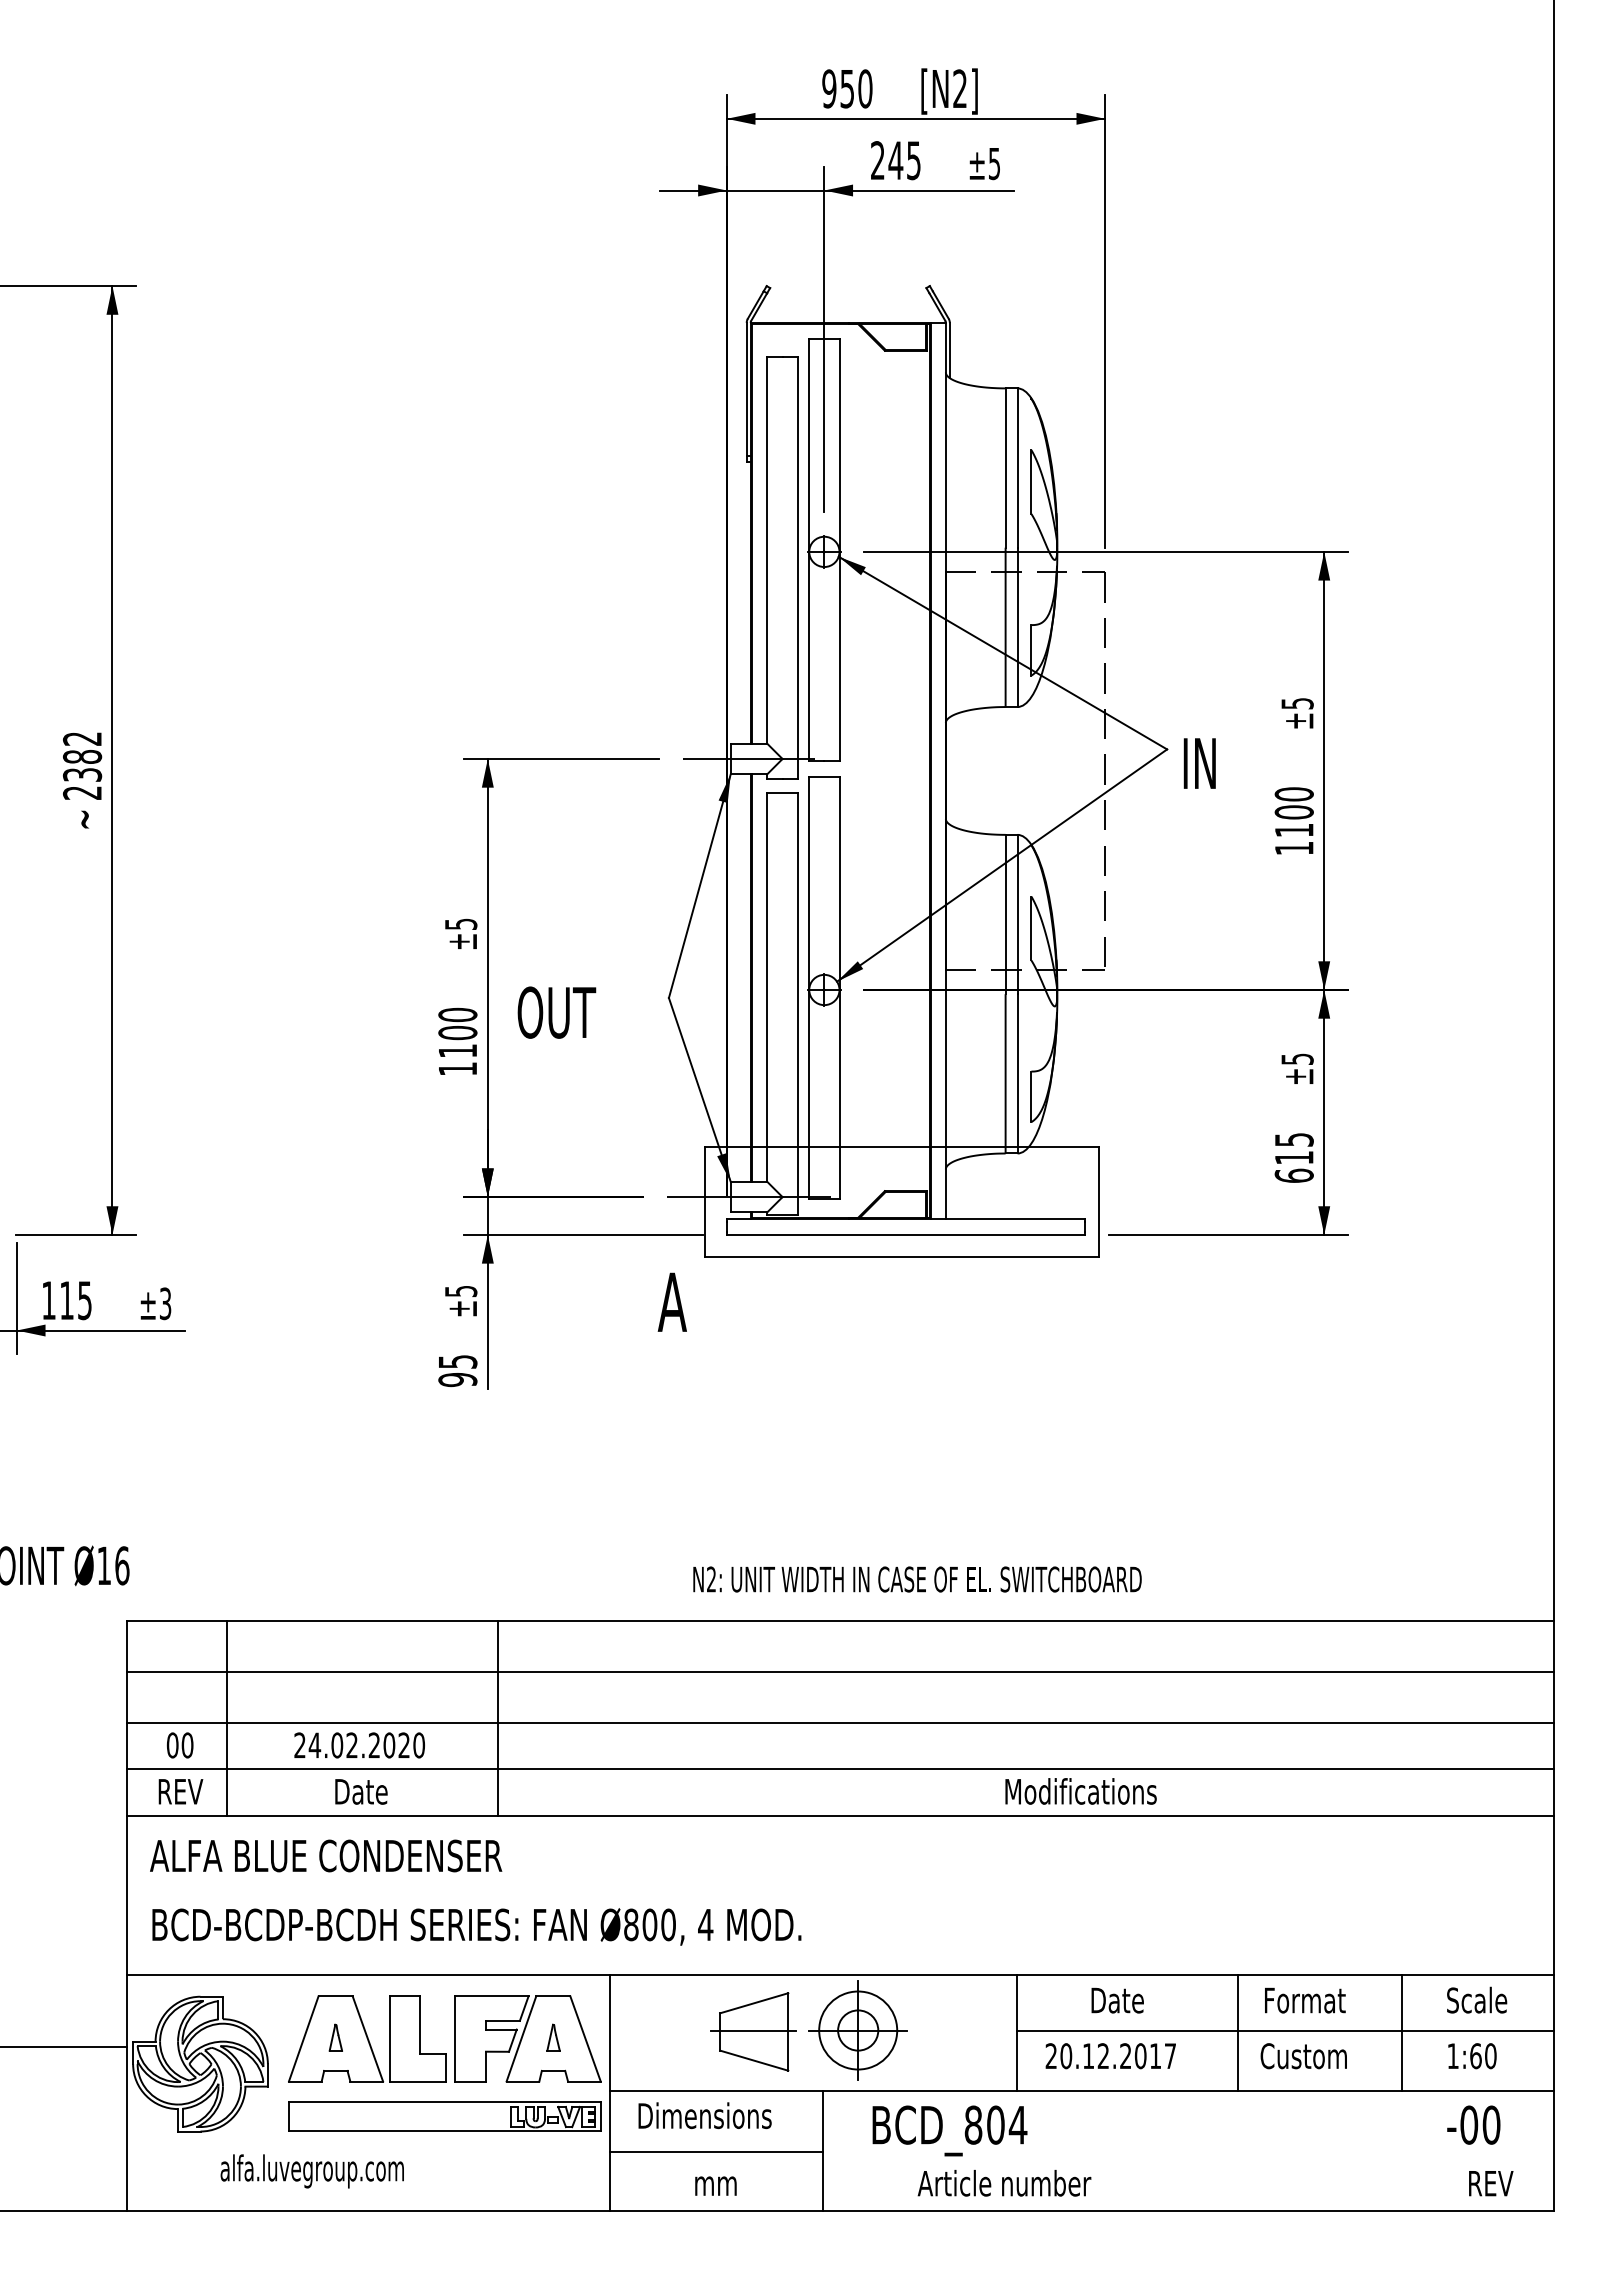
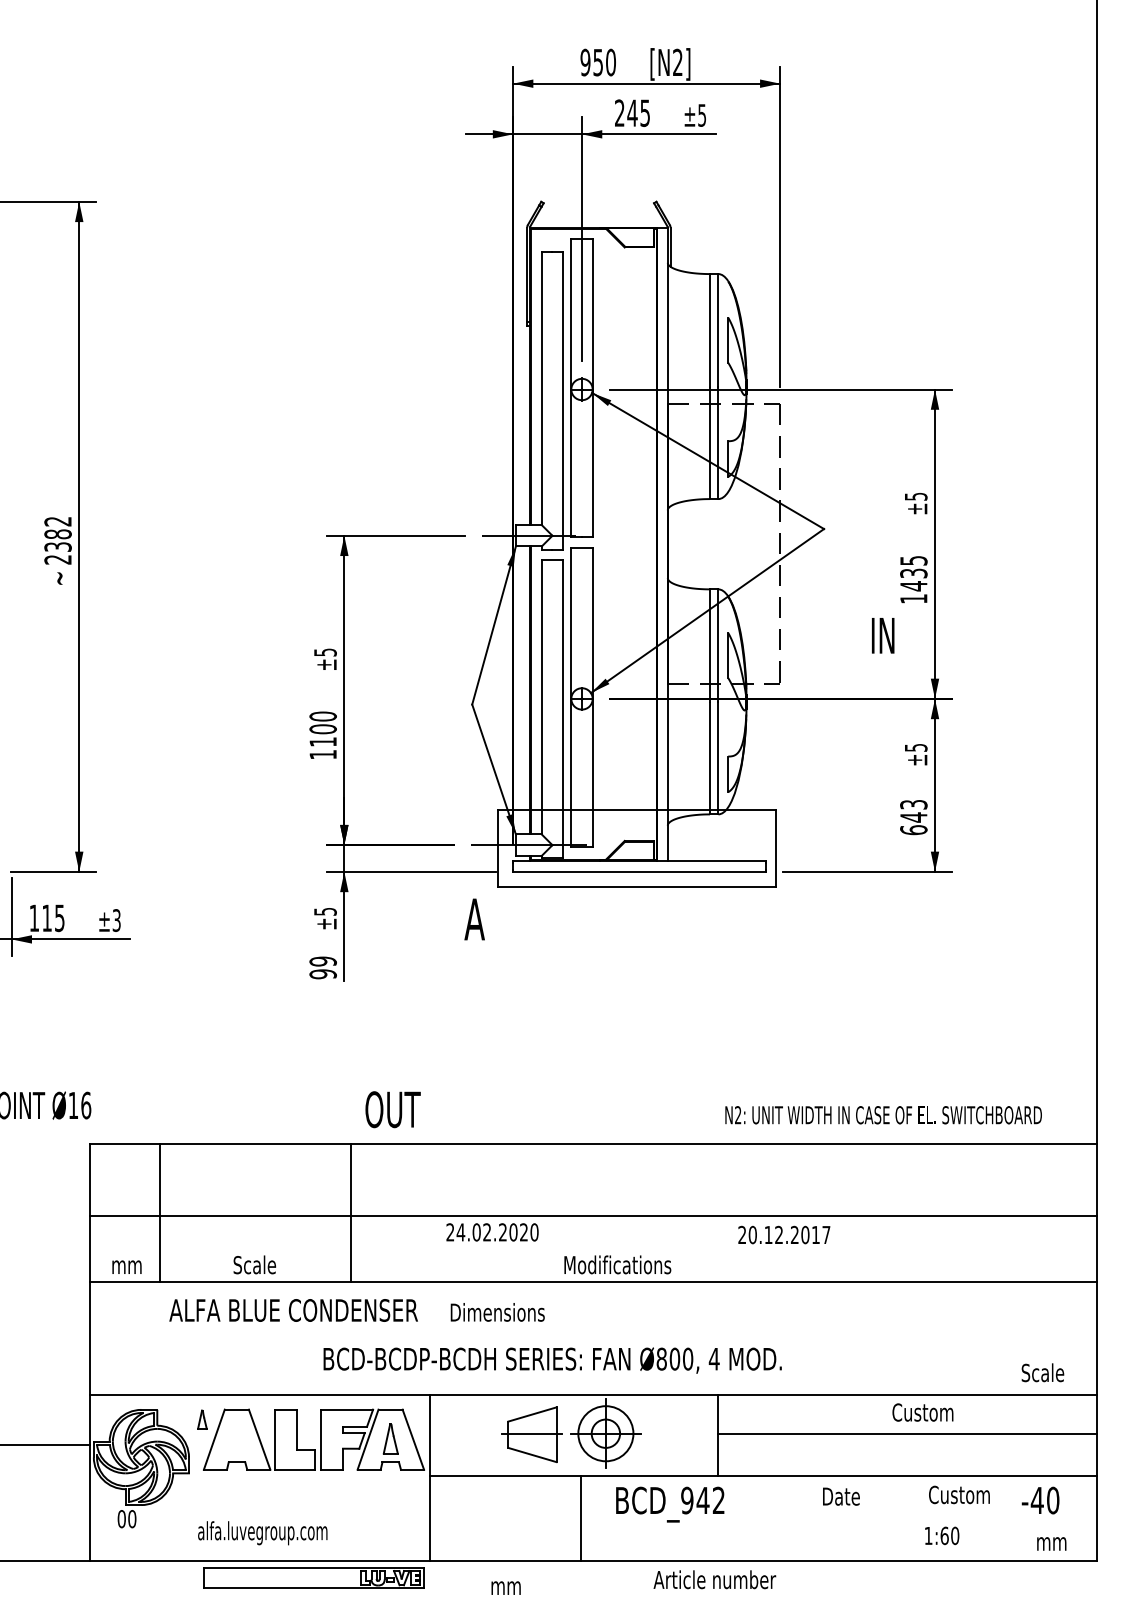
text: (1199, 763) -> (882, 635), moved
text: (1293, 812) -> (913, 573), 1100 -> 1435
text: (556, 1012) -> (392, 1109), moved
text: (1293, 1149) -> (913, 811), 615 -> 643
text: (457, 1361) -> (322, 961), 95 -> 99
text: (917, 1579) -> (883, 1115), moved
line: (840, 1671) -> (593, 1180), removed
text: (179, 1745) -> (126, 1519), moved
text: (359, 1745) -> (492, 1232), moved
line: (840, 1769) -> (593, 1249), removed
text: (180, 1791) -> (127, 1264), REV -> mm
text: (361, 1791) -> (255, 1264), Date -> Scale
text: (1080, 1791) -> (617, 1264), moved
text: (326, 1855) -> (293, 1310), moved
text: (476, 1926) -> (552, 1360), moved
text: (1477, 1999) -> (1043, 1372), moved
text: (1117, 2000) -> (841, 1496), moved
text: (1307, 2000) -> (923, 1412), Format -> Custom
line: (1237, 2033) -> (873, 1435), removed
line: (1402, 2033) -> (990, 1435), removed
part: (335, 2037) -> (202, 1419), moved
part: (553, 2037) -> (390, 1438), size x1.6
text: (1110, 2056) -> (784, 1235), moved
text: (1303, 2056) -> (959, 1495), moved
text: (1472, 2056) -> (942, 1536), moved
text: (704, 2115) -> (497, 1312), moved
part: (444, 2116) -> (313, 1577), moved
text: (995, 2124) -> (702, 1500), BCD_804 -> BCD_942
text: (1468, 2124) -> (1036, 1500), -00 -> -40
line: (716, 2152) -> (505, 1519), removed
text: (311, 2171) -> (262, 1533), moved
text: (1004, 2183) -> (714, 1579), moved
text: (1490, 2183) -> (1052, 1541), REV -> mm
text: (715, 2185) -> (505, 1587), moved

